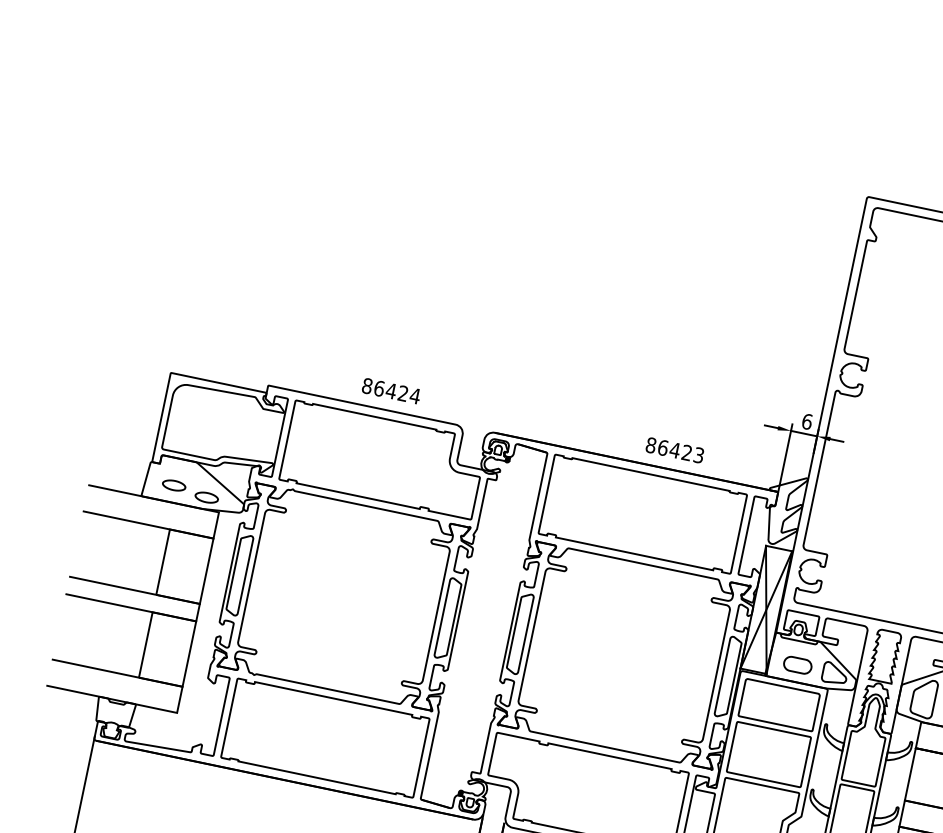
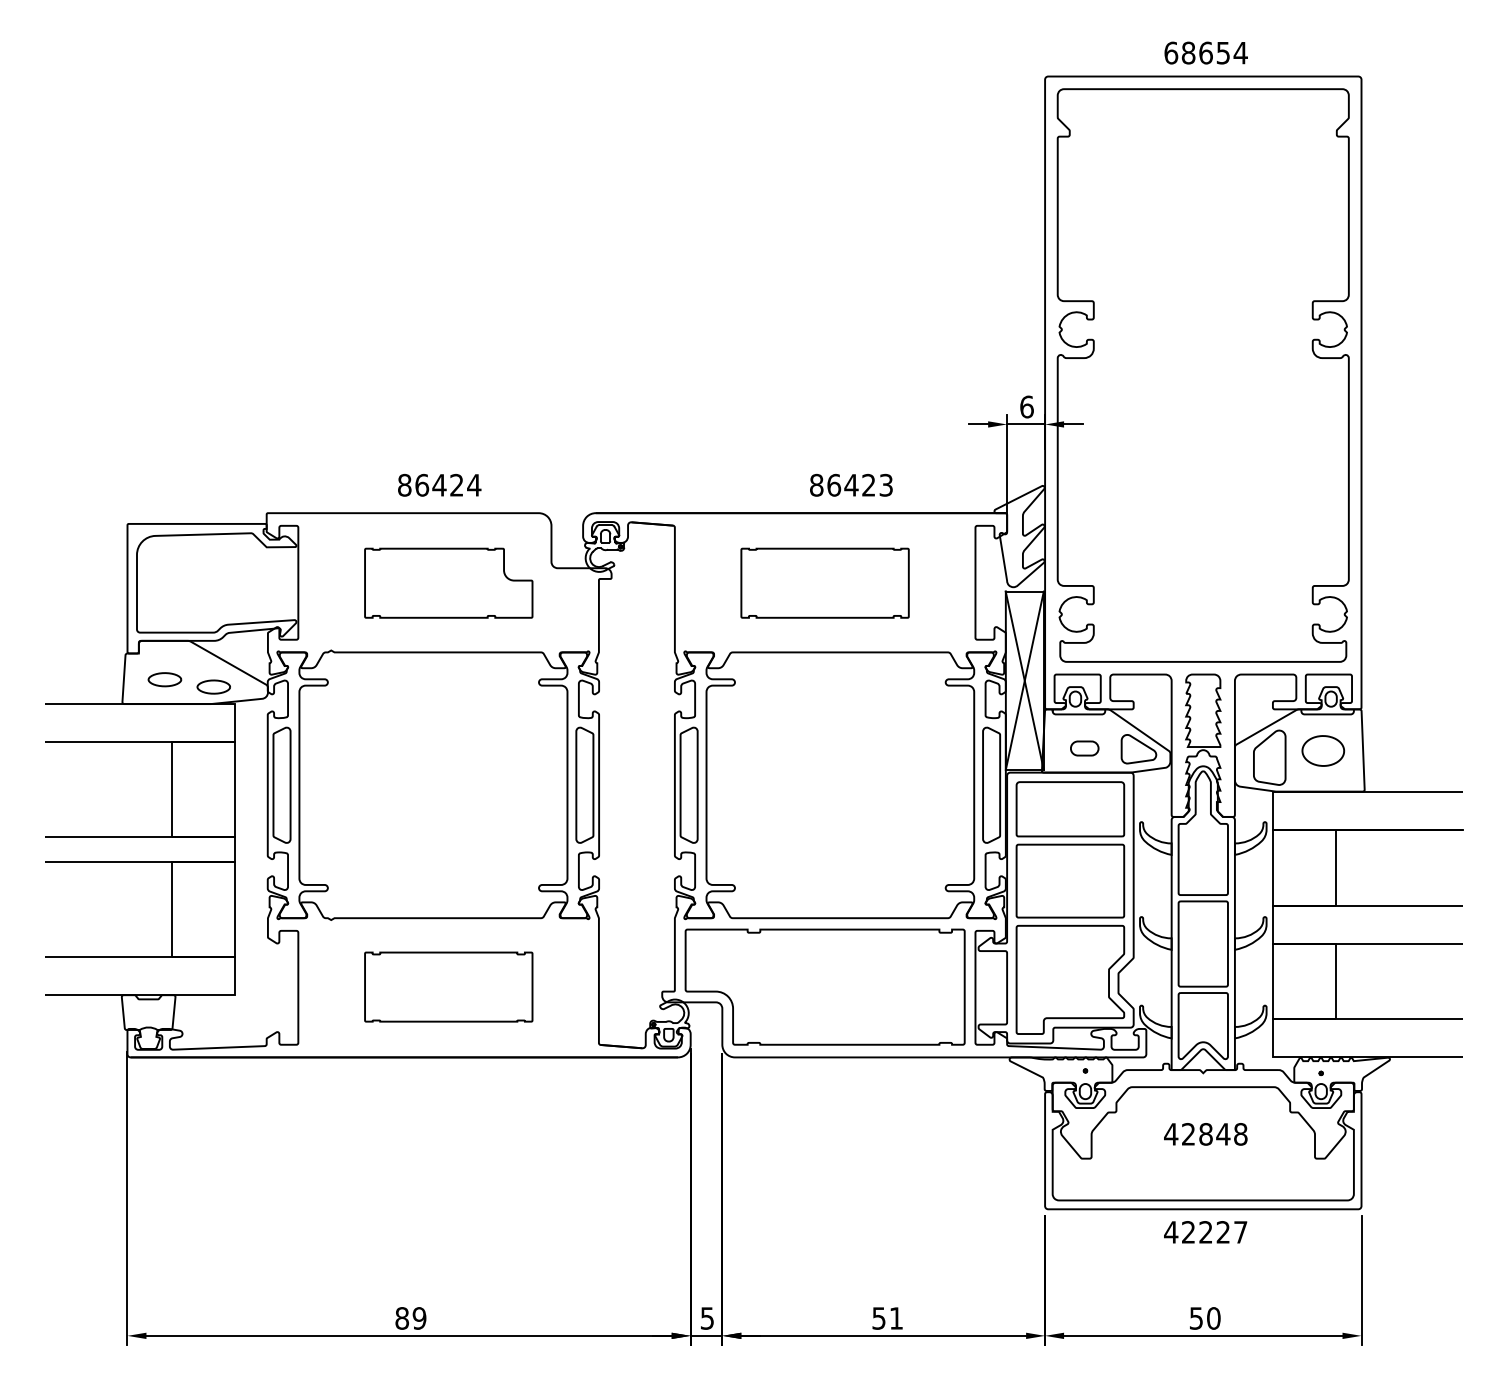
part: (383, 459) -> (448, 582), size x0.6
part: (642, 513) -> (824, 582), size x0.6
part: (797, 665) -> (1084, 748), size x0.7
part: (325, 737) -> (448, 986), size x0.6

